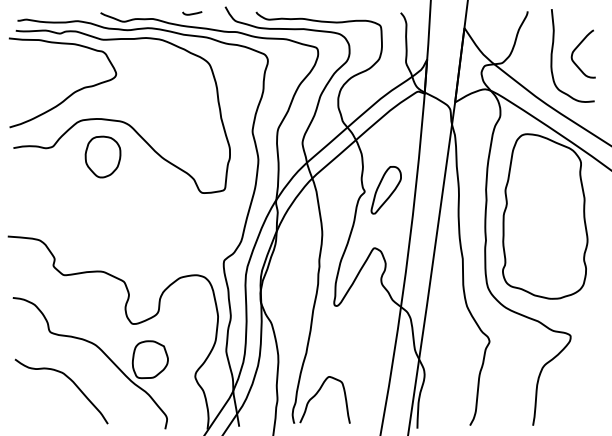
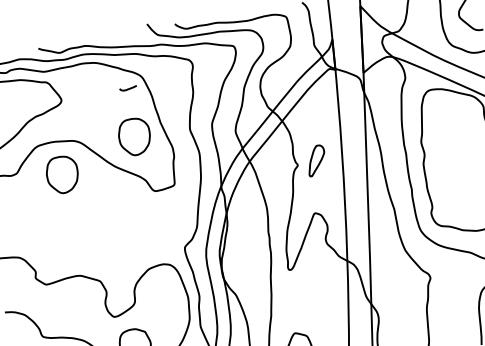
curve: (192, 13) -> (128, 88), moved
part: (189, 128) -> (134, 136), added
part: (385, 190) -> (315, 160), size x0.7

